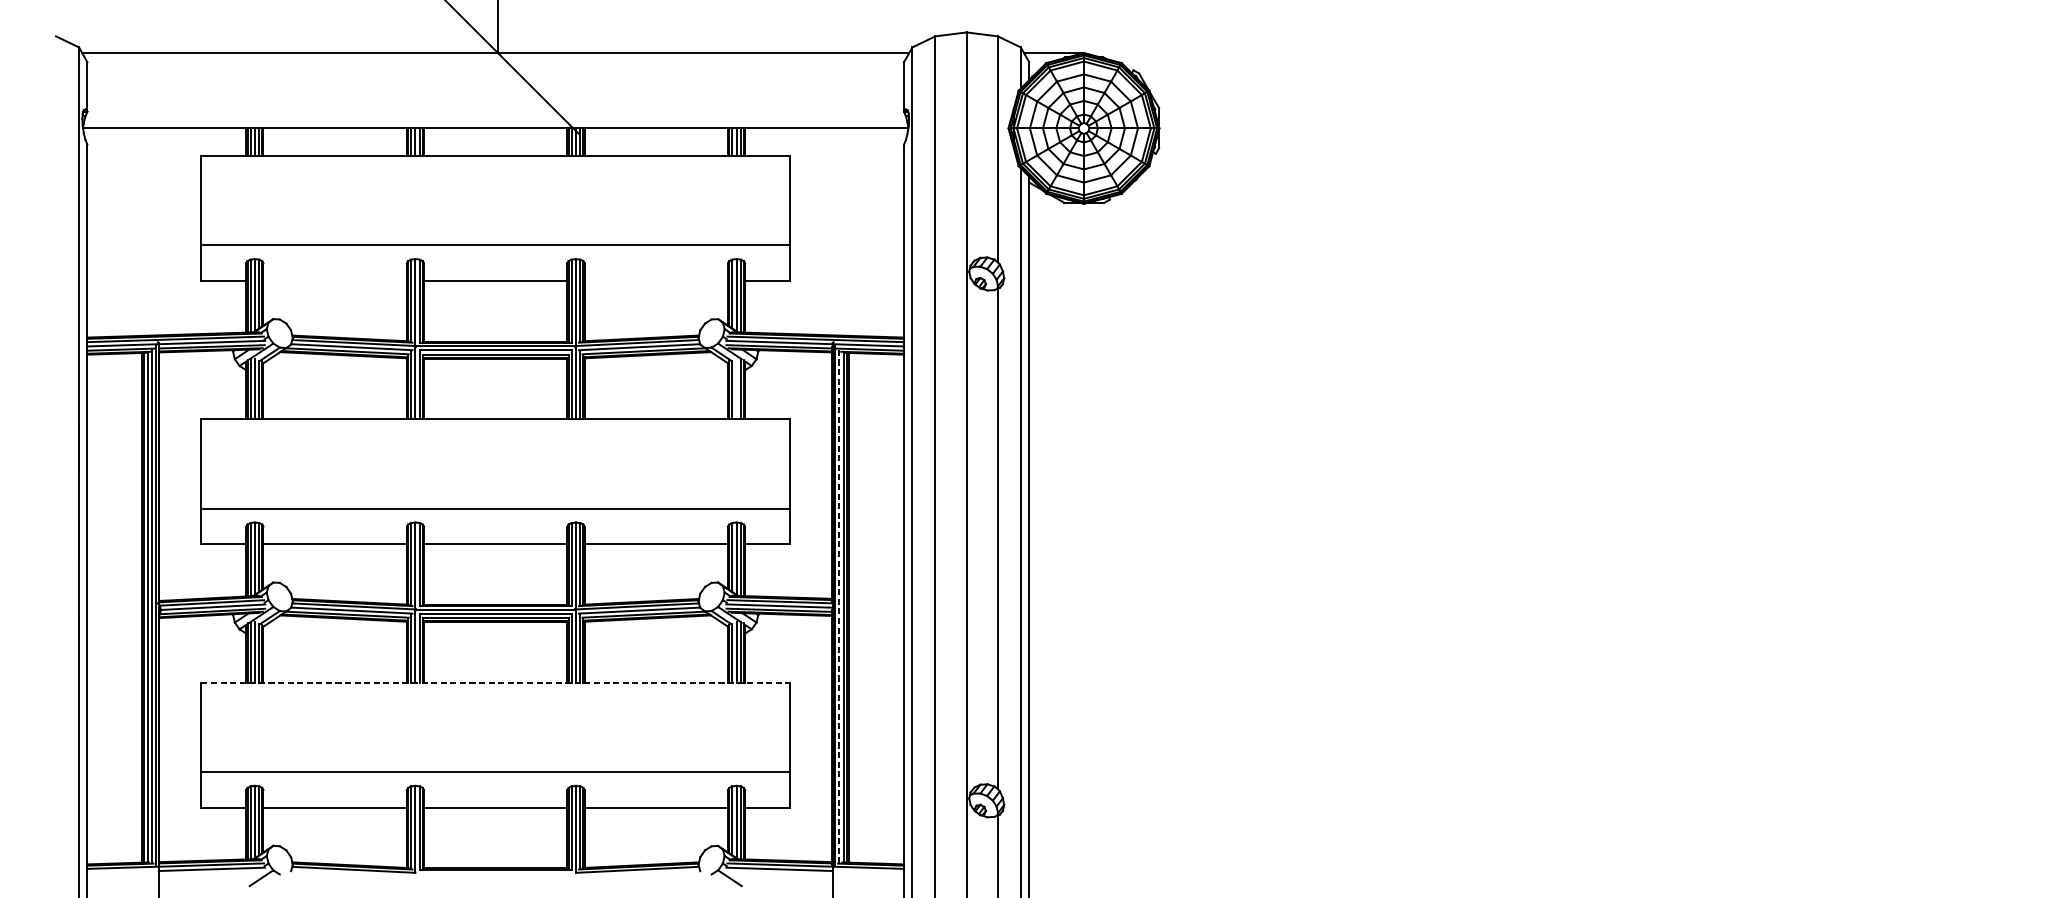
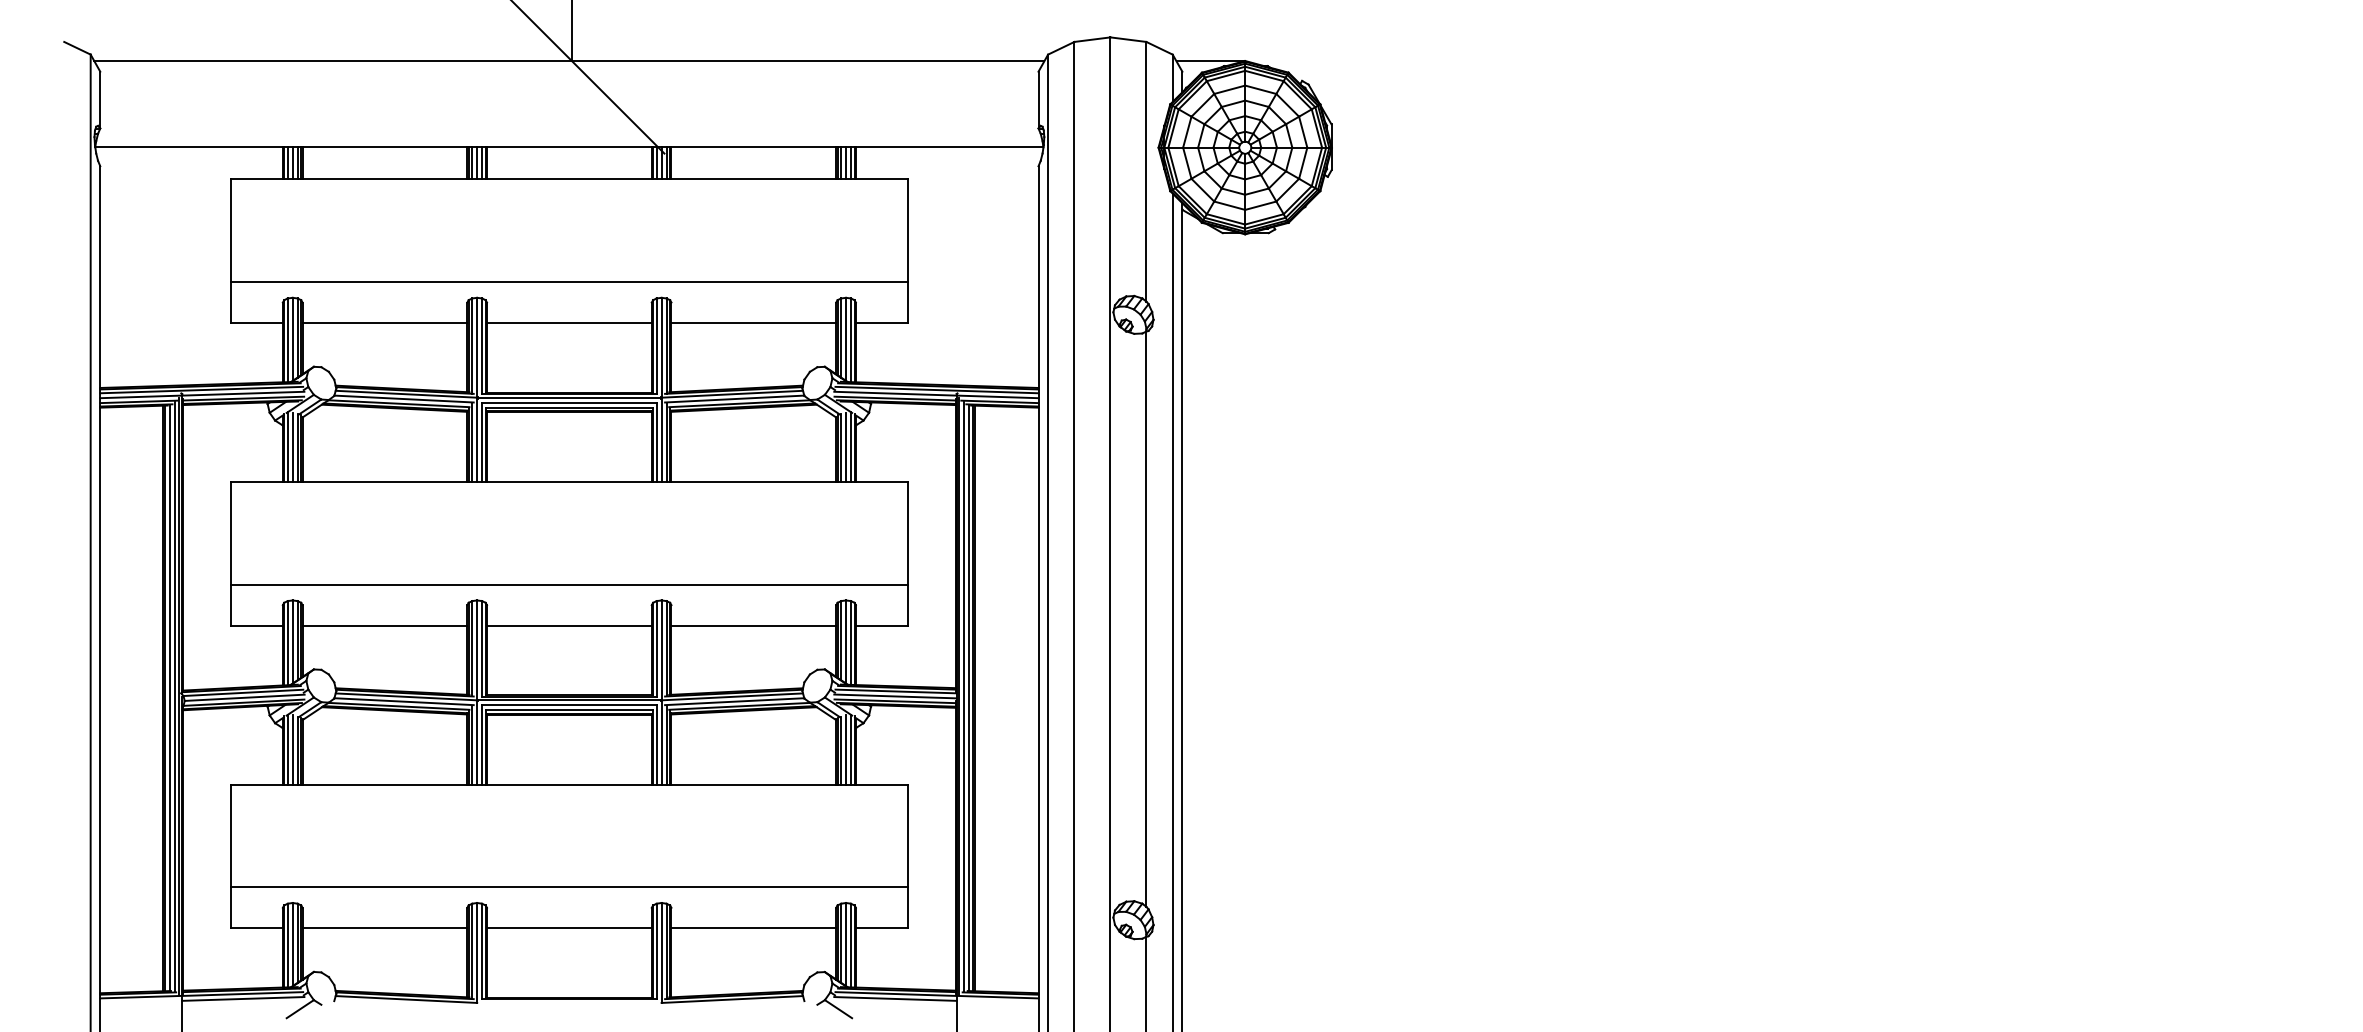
line: (334, 281) -> (384, 323), added
line: (655, 281) -> (753, 323), added
line: (736, 388) -> (846, 446), added
line: (839, 606) -> (964, 697), dashed -> solid
line: (495, 682) -> (569, 784), dashed -> solid

